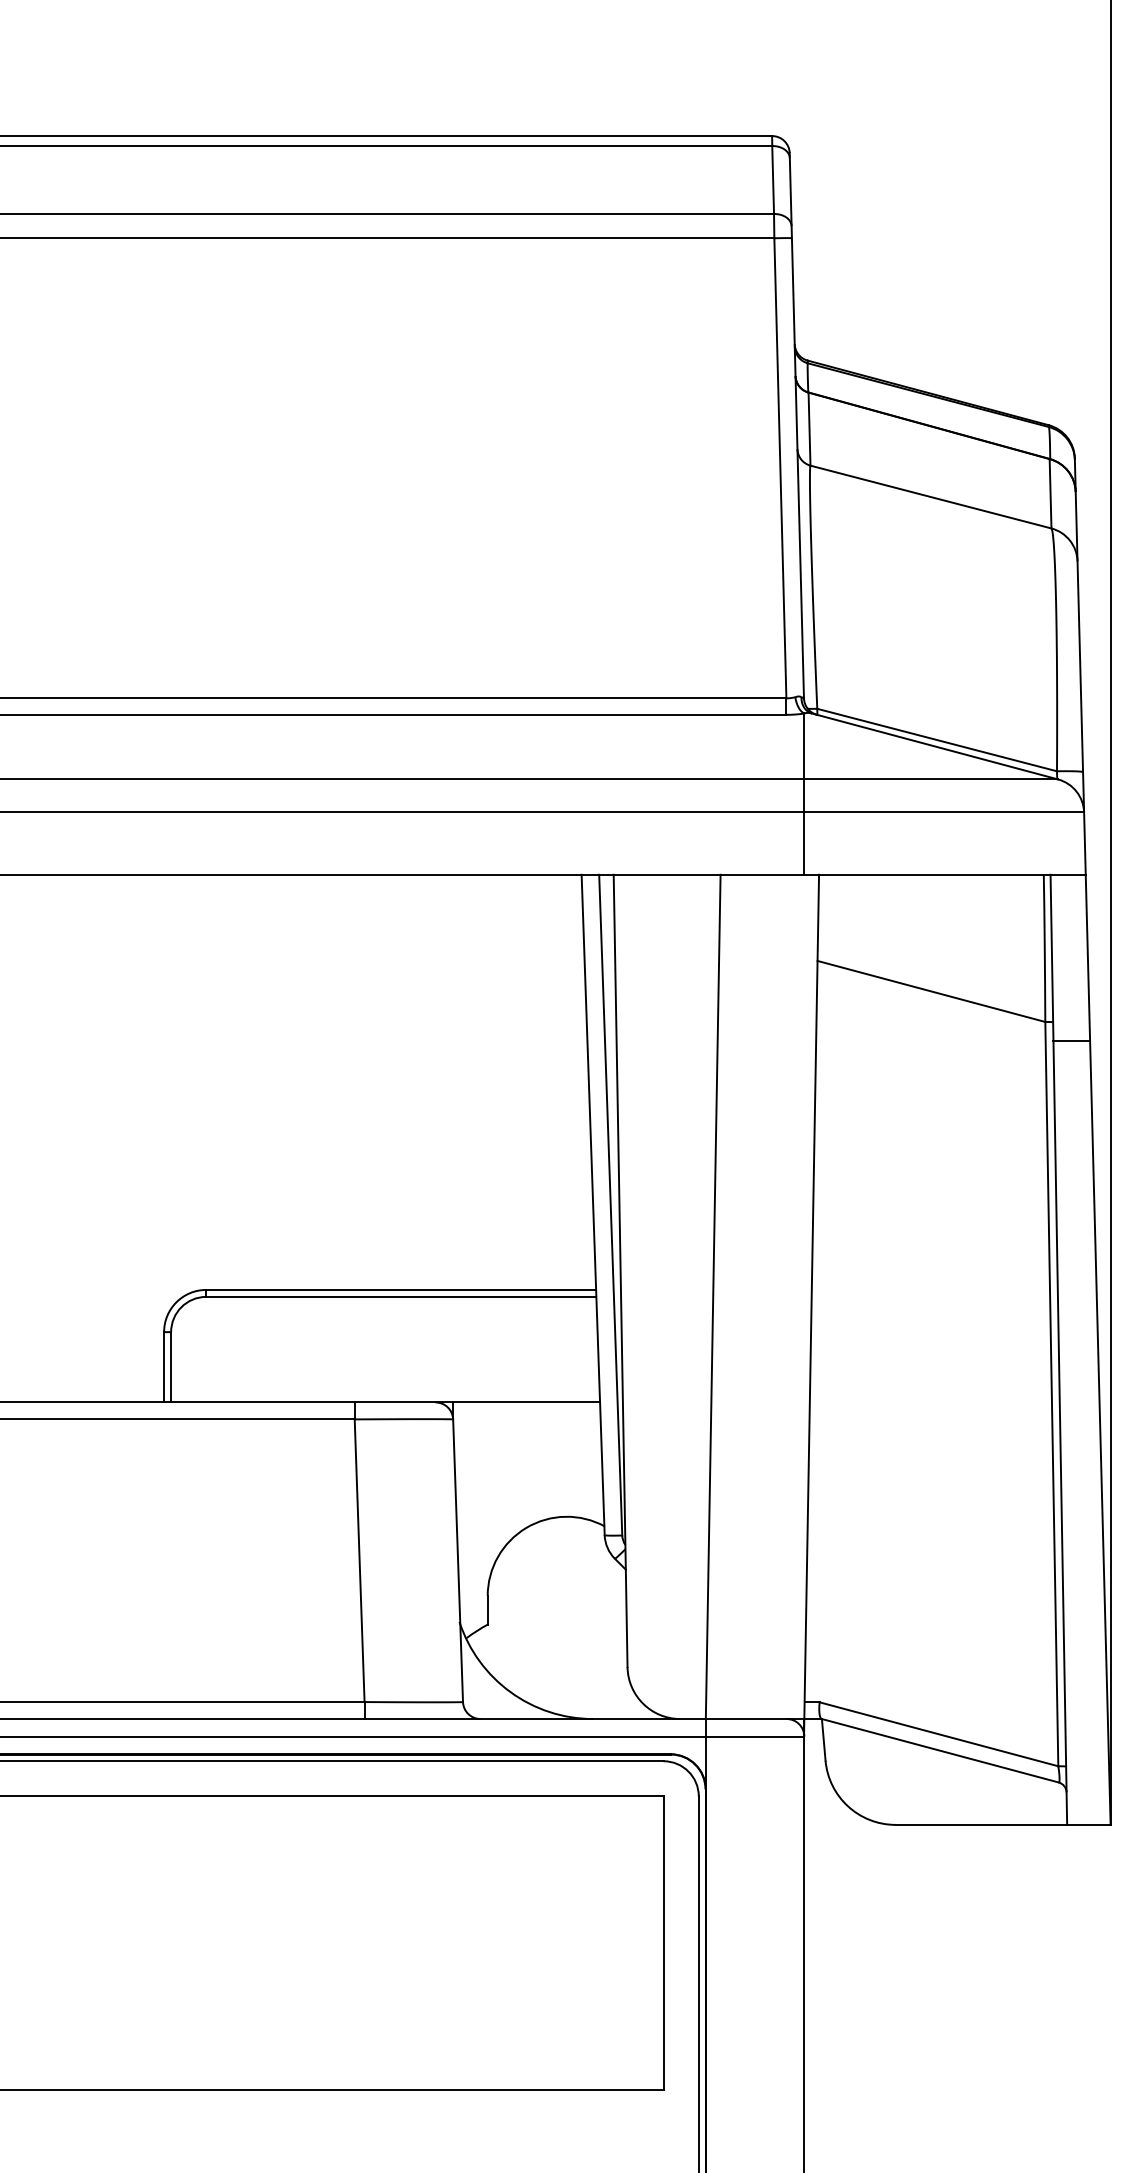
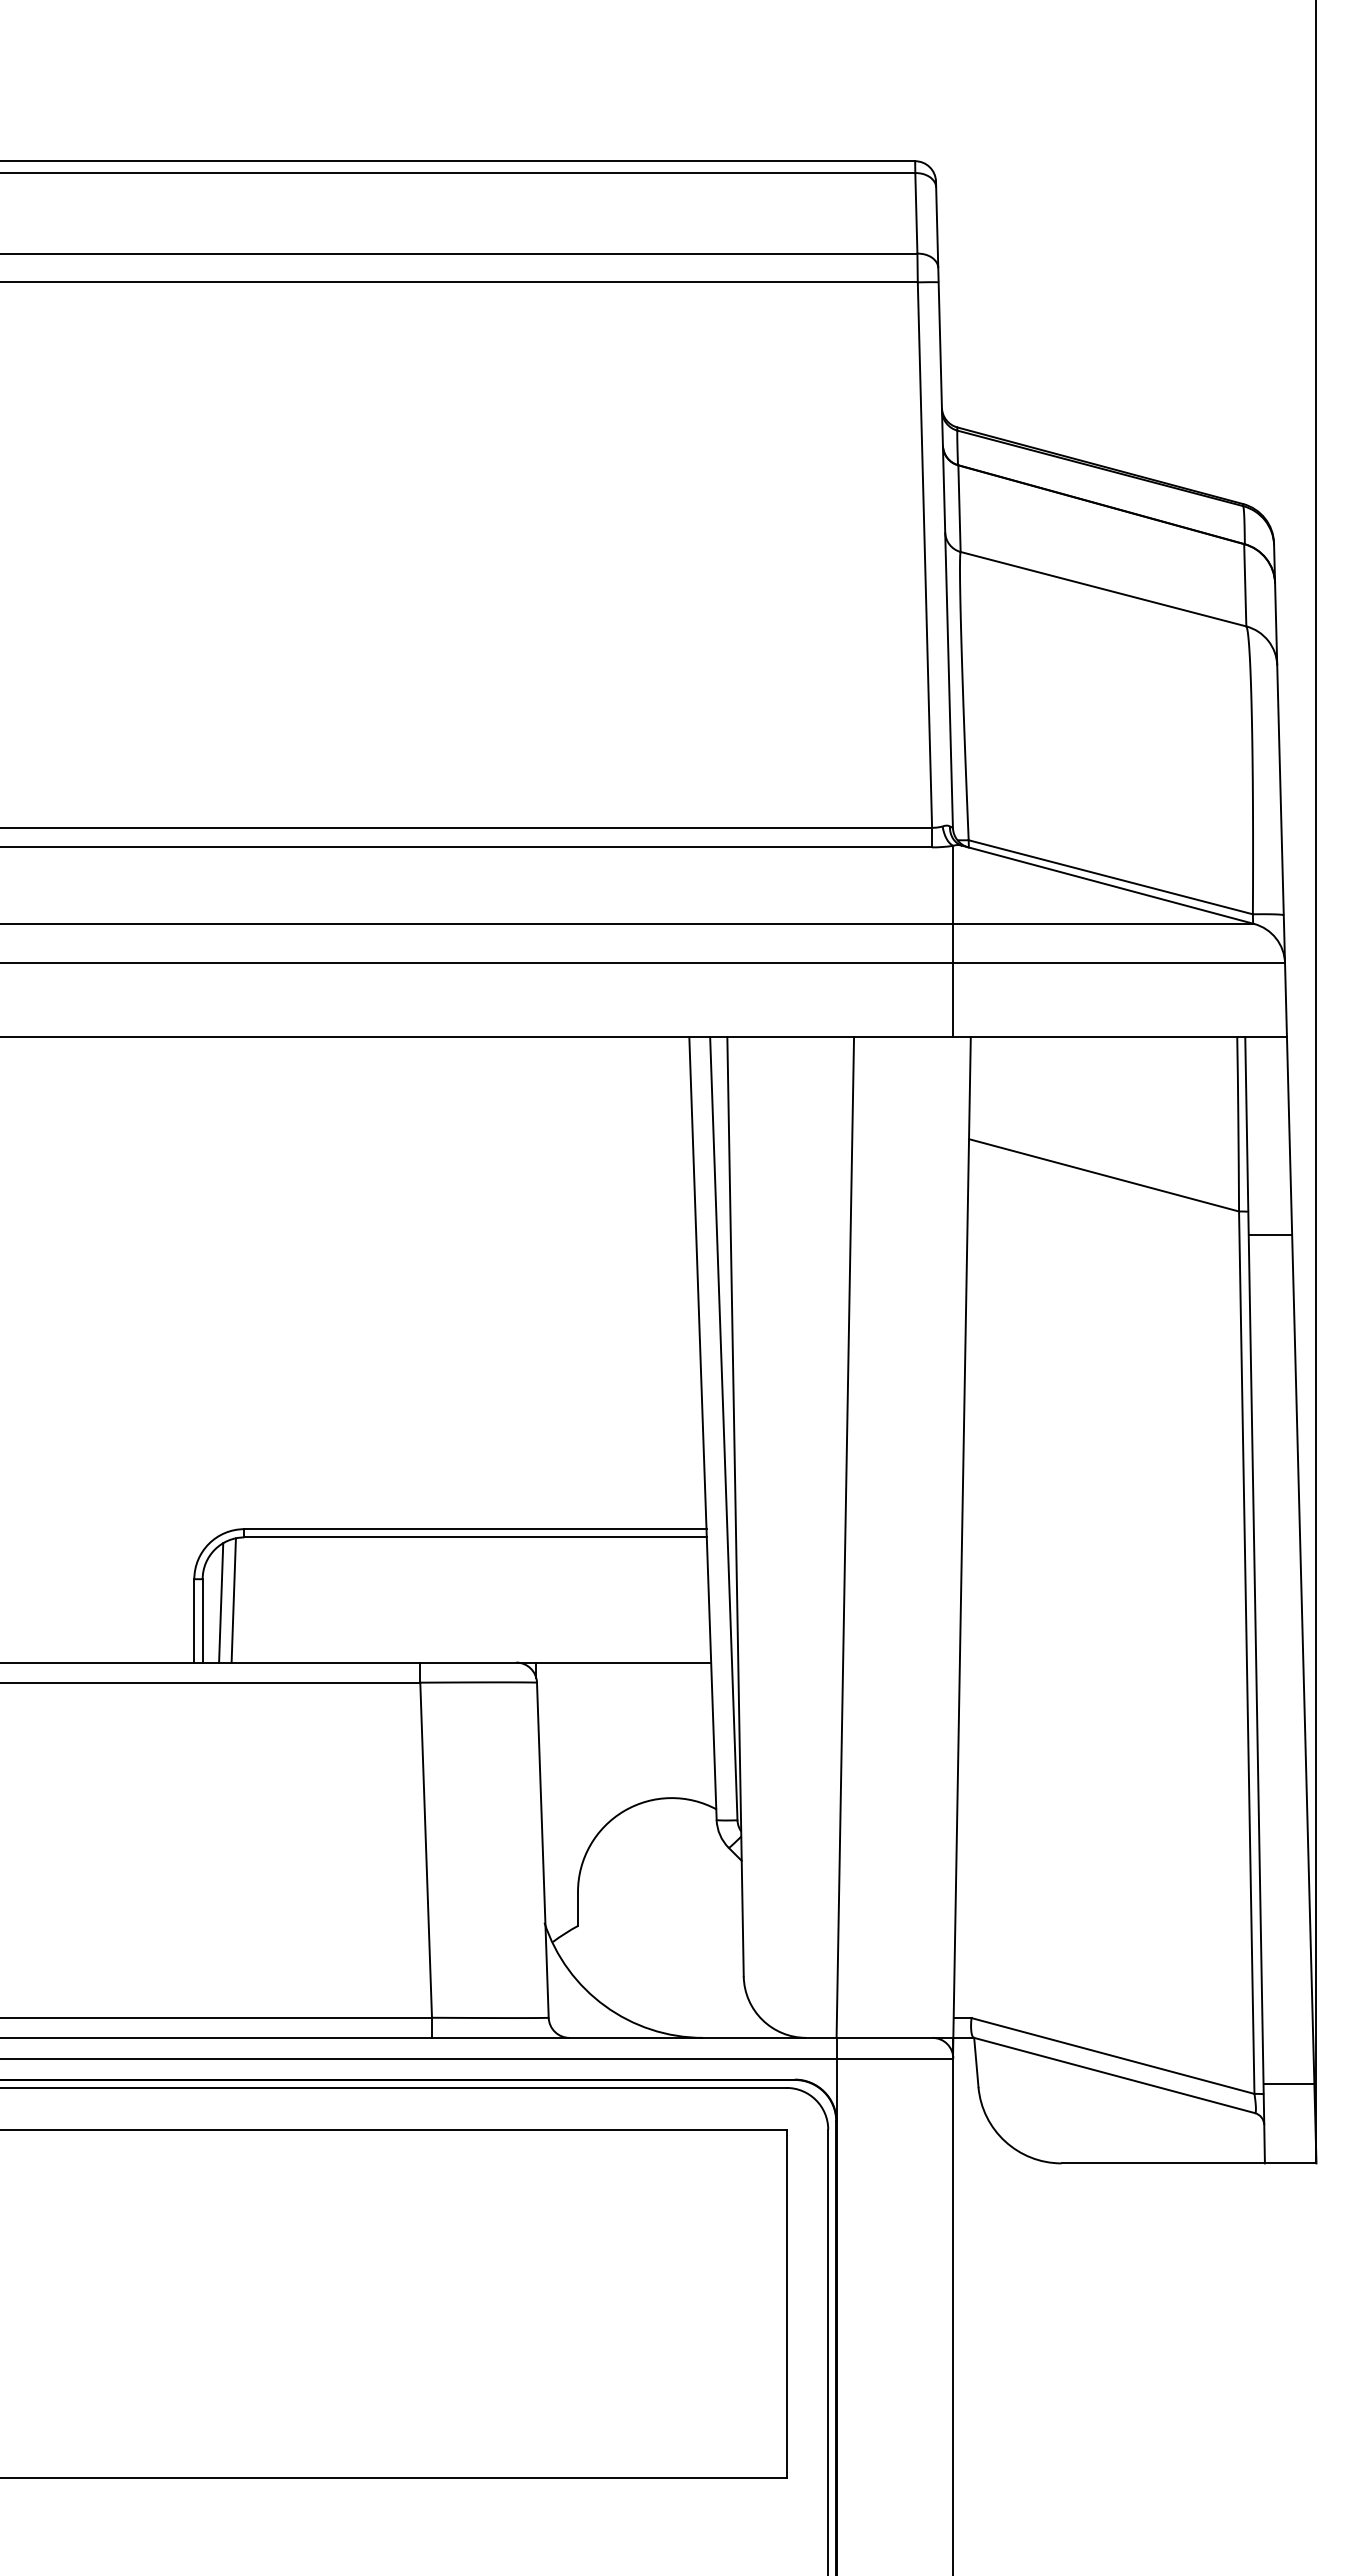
line: (197, 1350) -> (233, 1600), added
line: (187, 1351) -> (221, 1602), added
line: (1087, 1758) -> (1288, 2084), added

